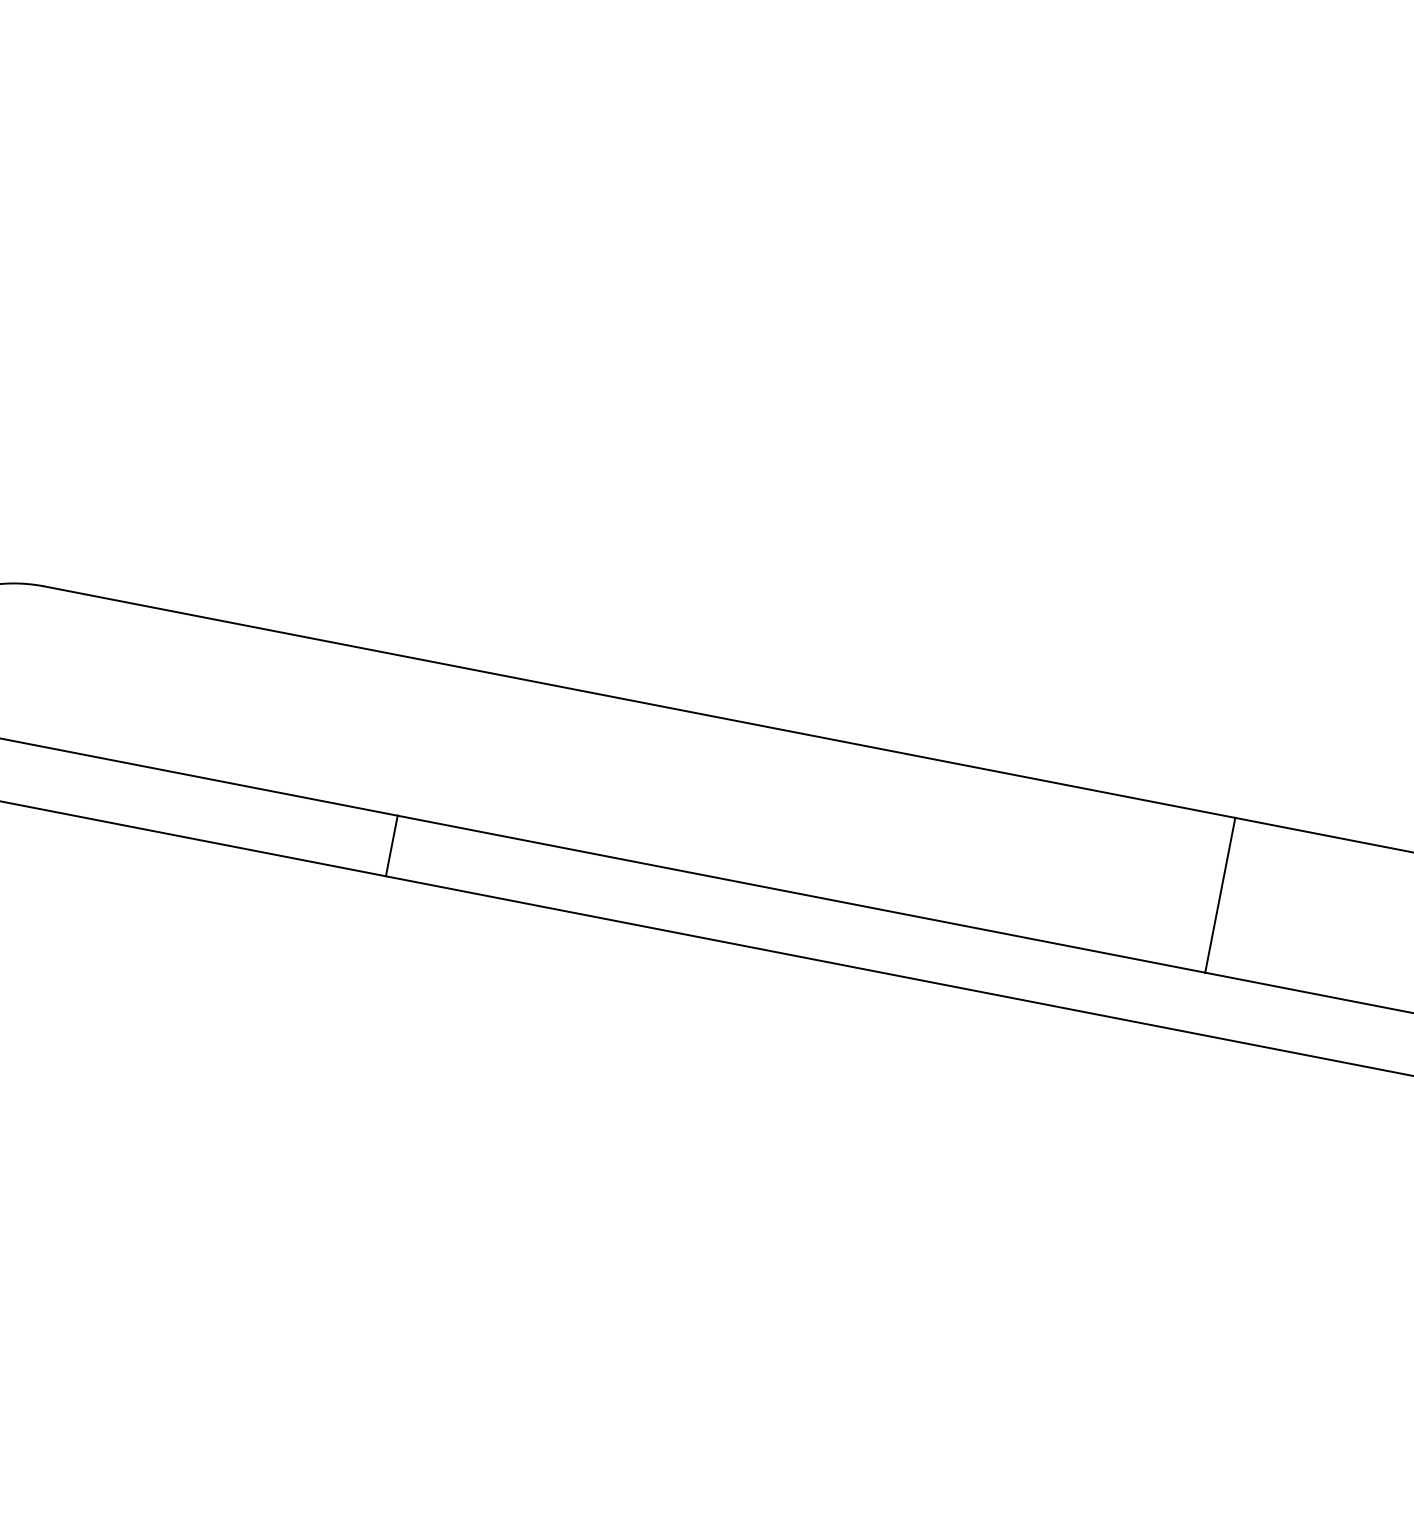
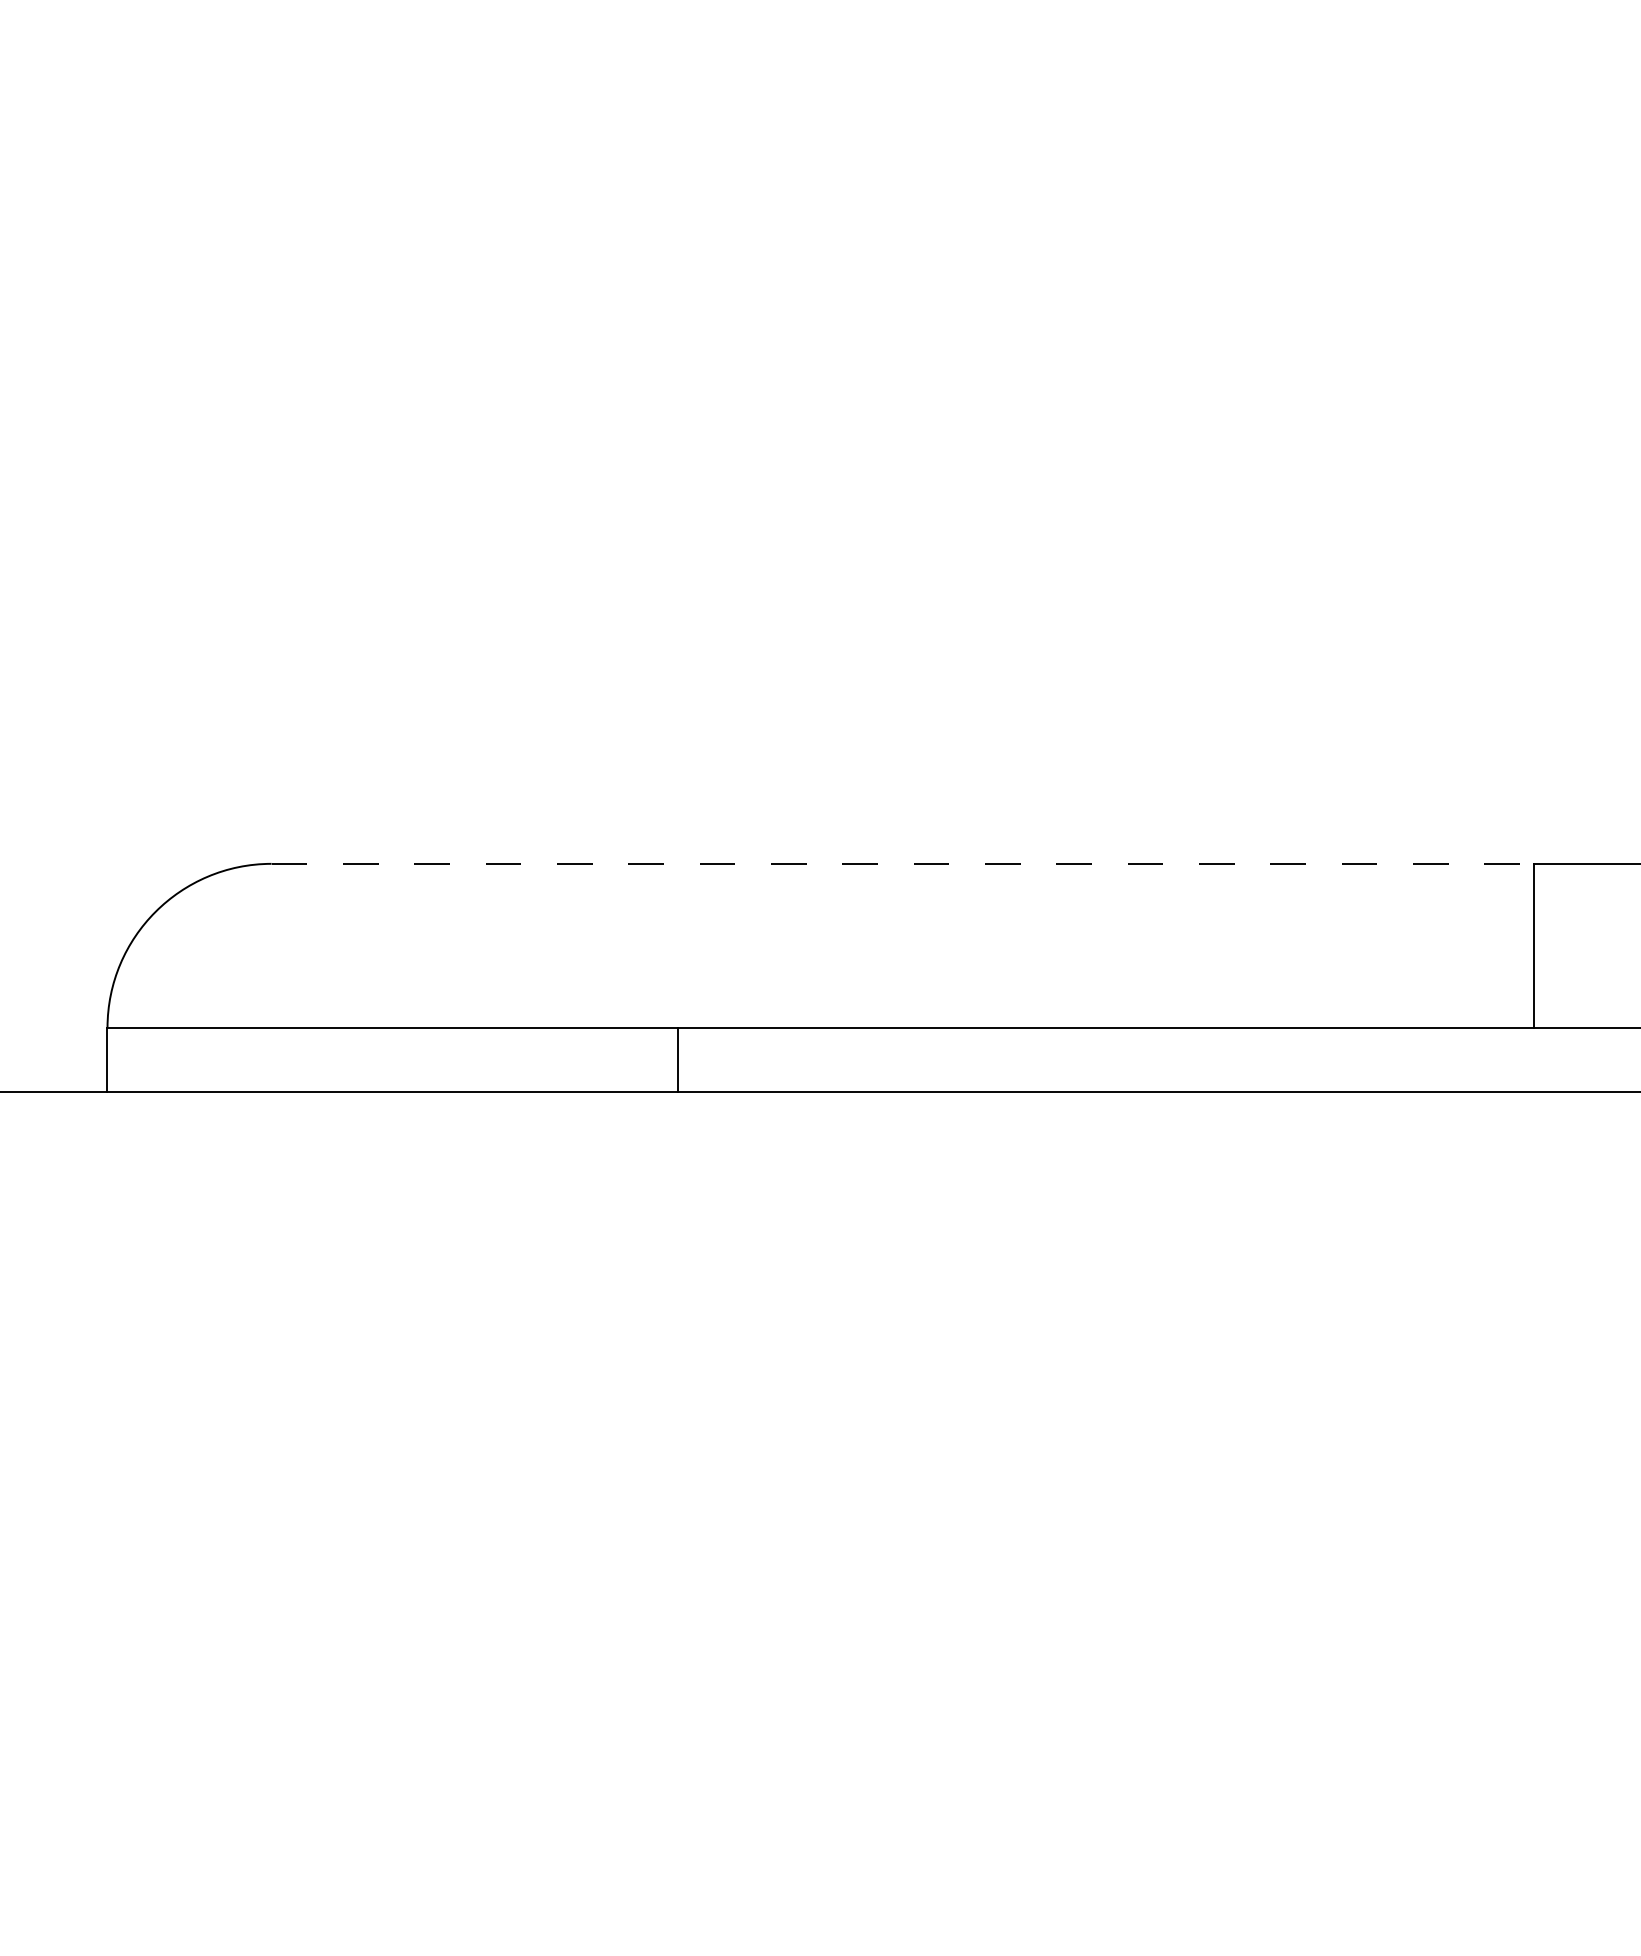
line: (640, 701) -> (903, 863), solid -> dashed

